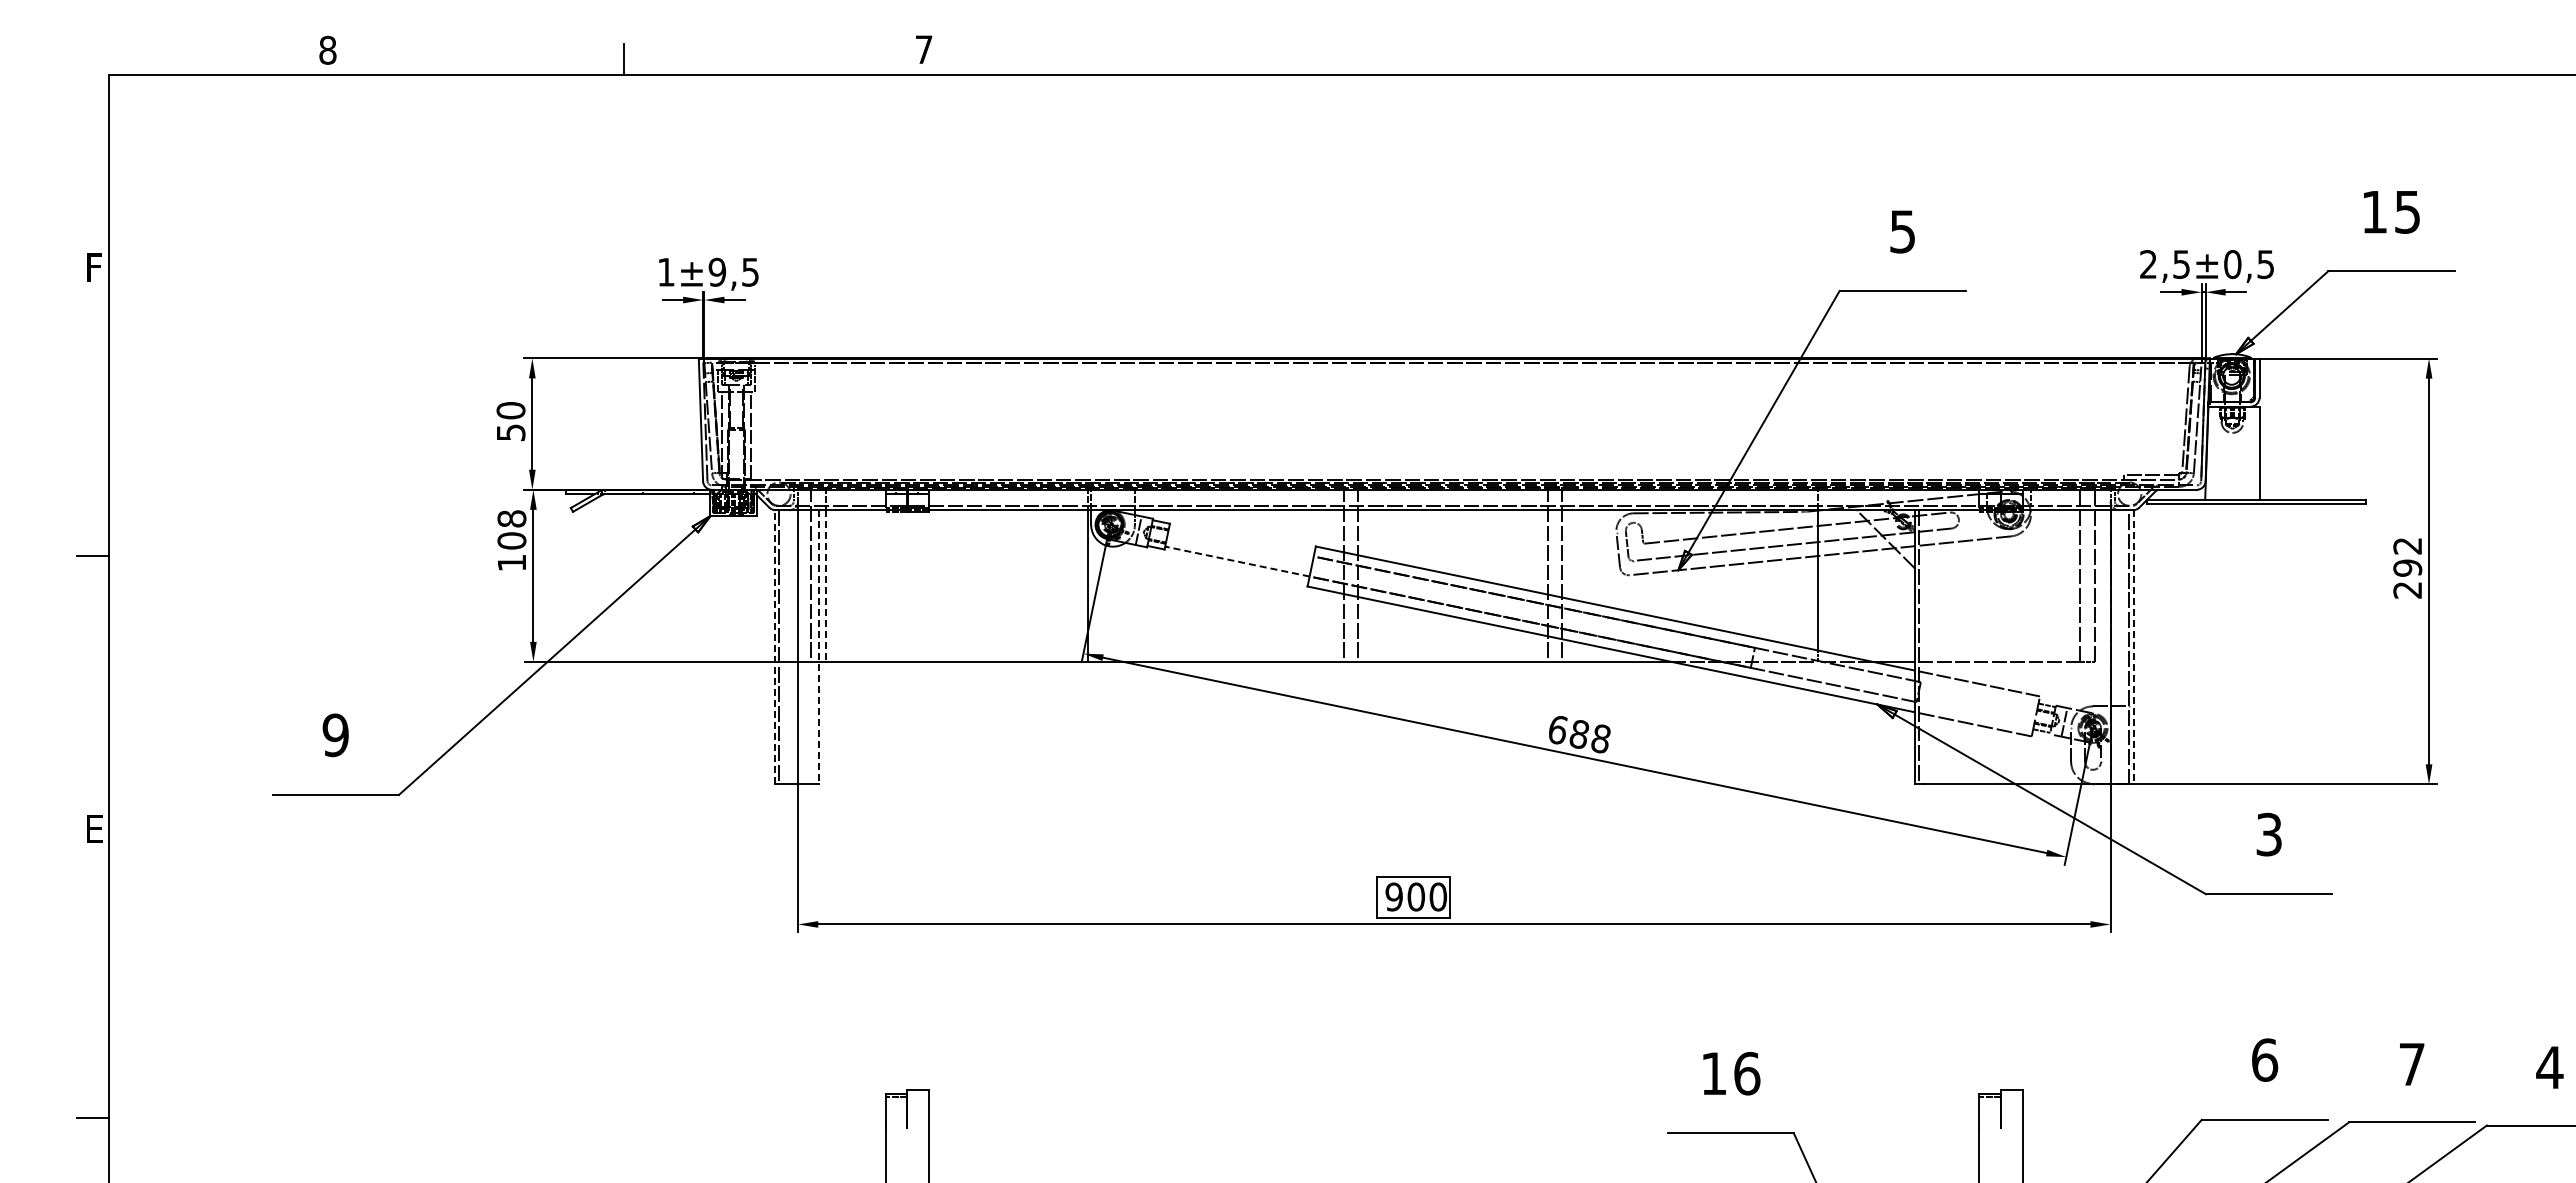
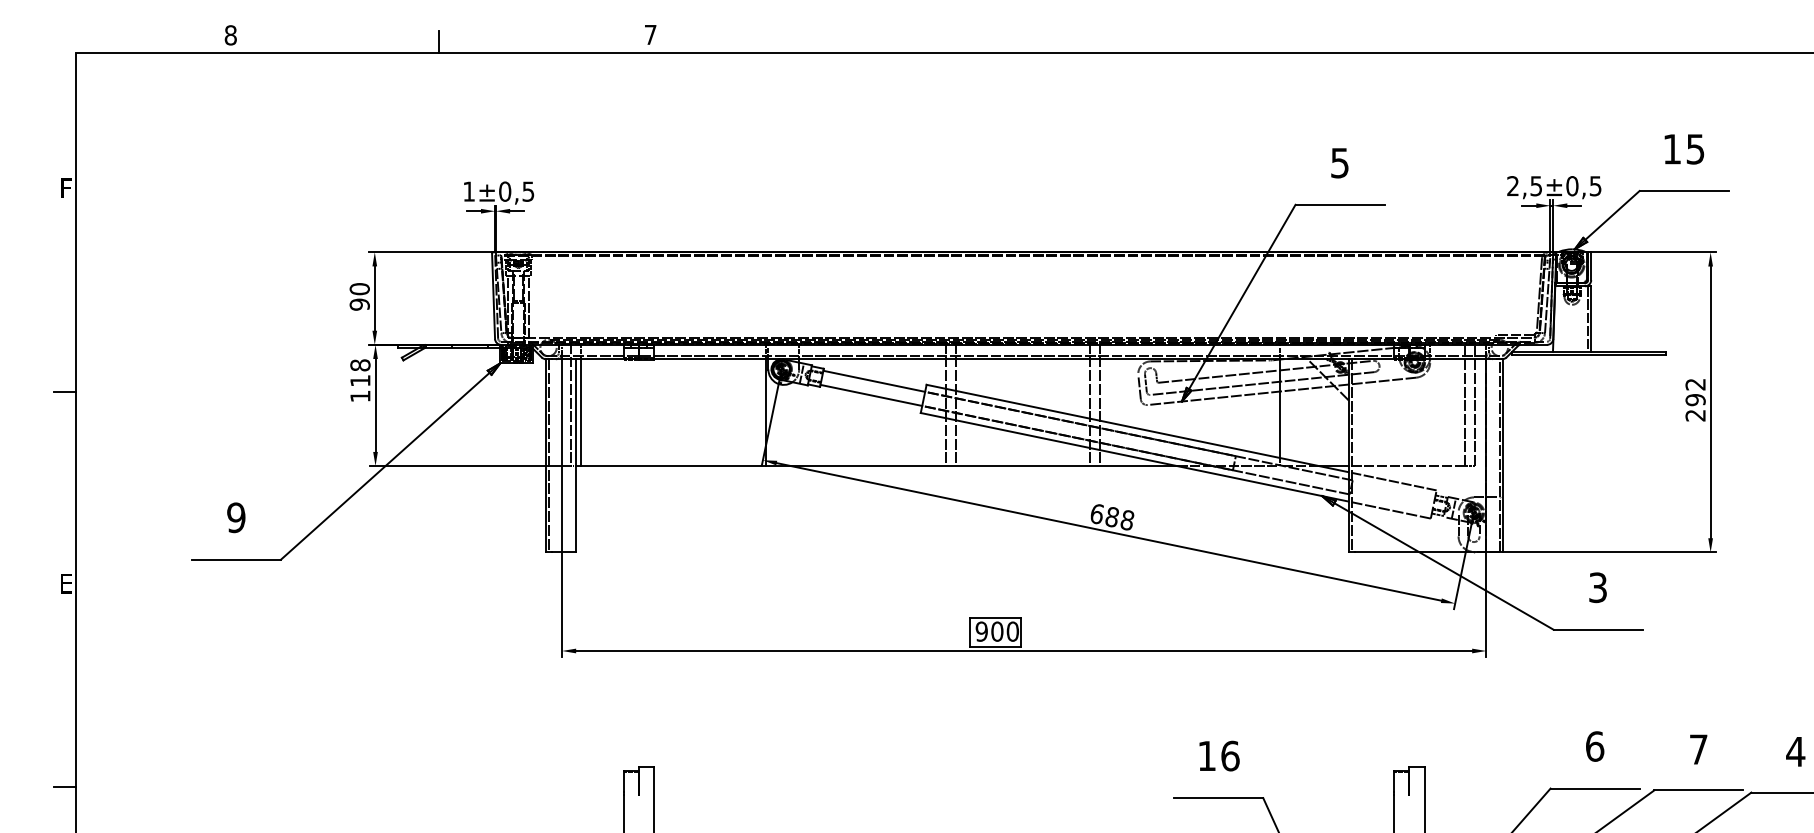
text: (717, 272) -> (505, 191), ±9,5 -> ±0,5
text: (510, 432) -> (359, 304), 50 -> 90
line: (2255, 453) -> (1588, 319), added
text: (511, 540) -> (360, 380), 108 -> 118
line: (1241, 541) -> (874, 381), added
line: (1237, 561) -> (871, 395), dashed -> solid
line: (825, 586) -> (581, 412), dashed -> solid
line: (774, 646) -> (545, 455), dashed -> solid
line: (818, 647) -> (576, 455), dashed -> solid
line: (2133, 647) -> (1502, 455), dashed -> solid

